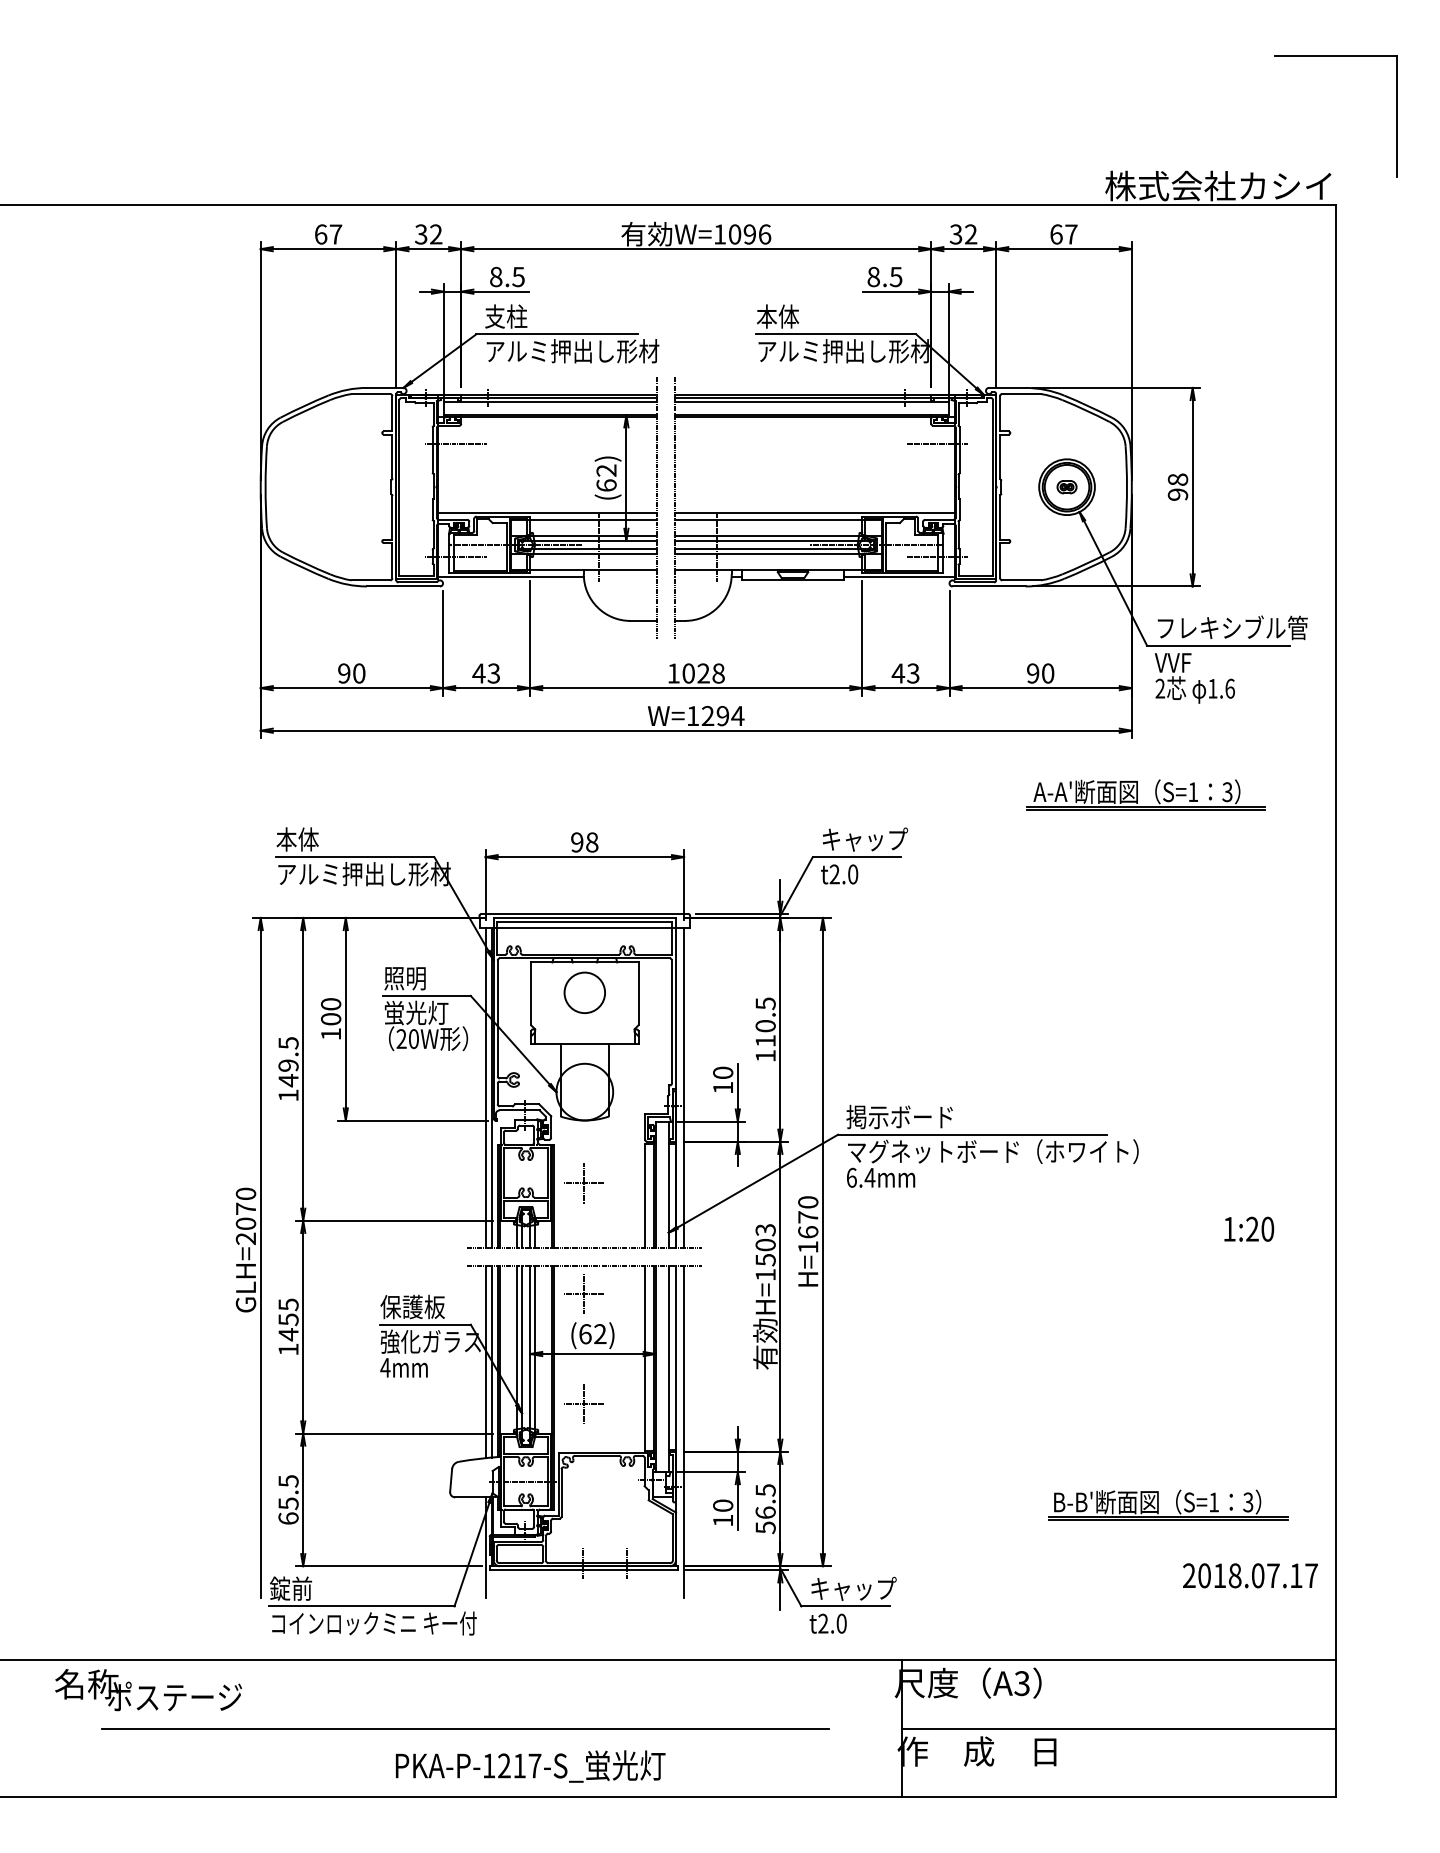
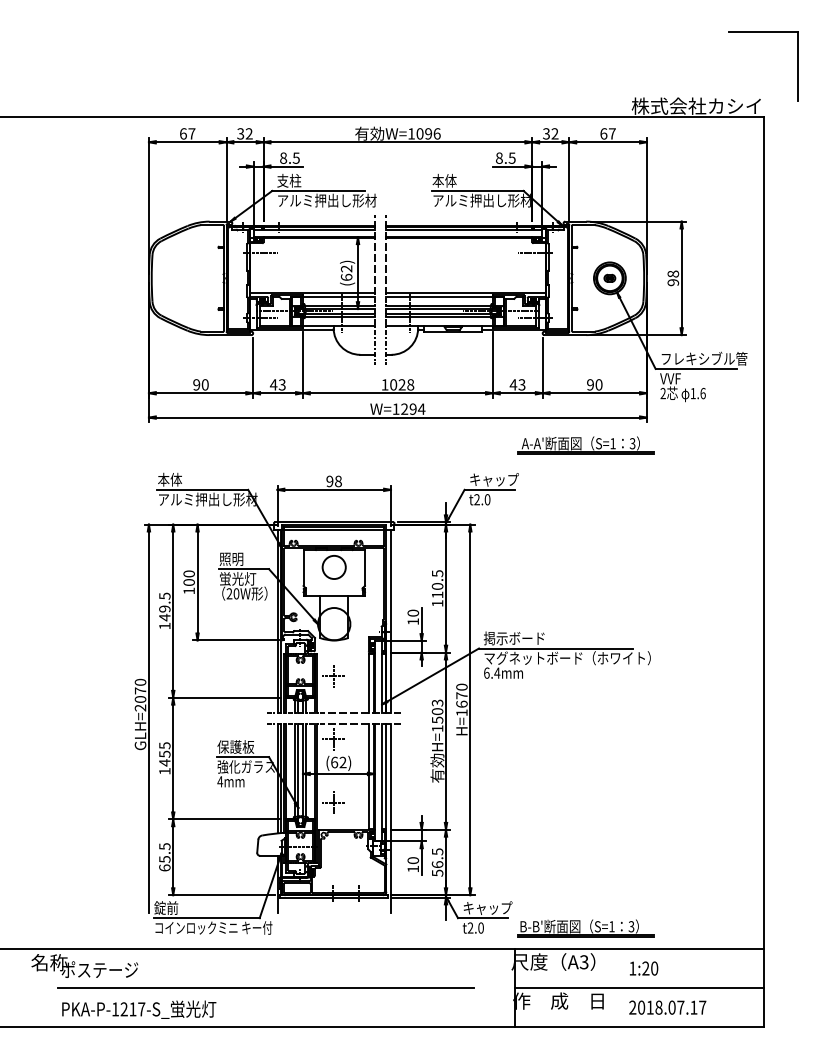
part: (1145, 795) -> (585, 445), moved
text: (1250, 1229) -> (644, 968), moved
part: (1167, 1505) -> (585, 928), moved
text: (1250, 1575) -> (667, 1007), moved
text: (531, 1766) -> (139, 1009), moved

